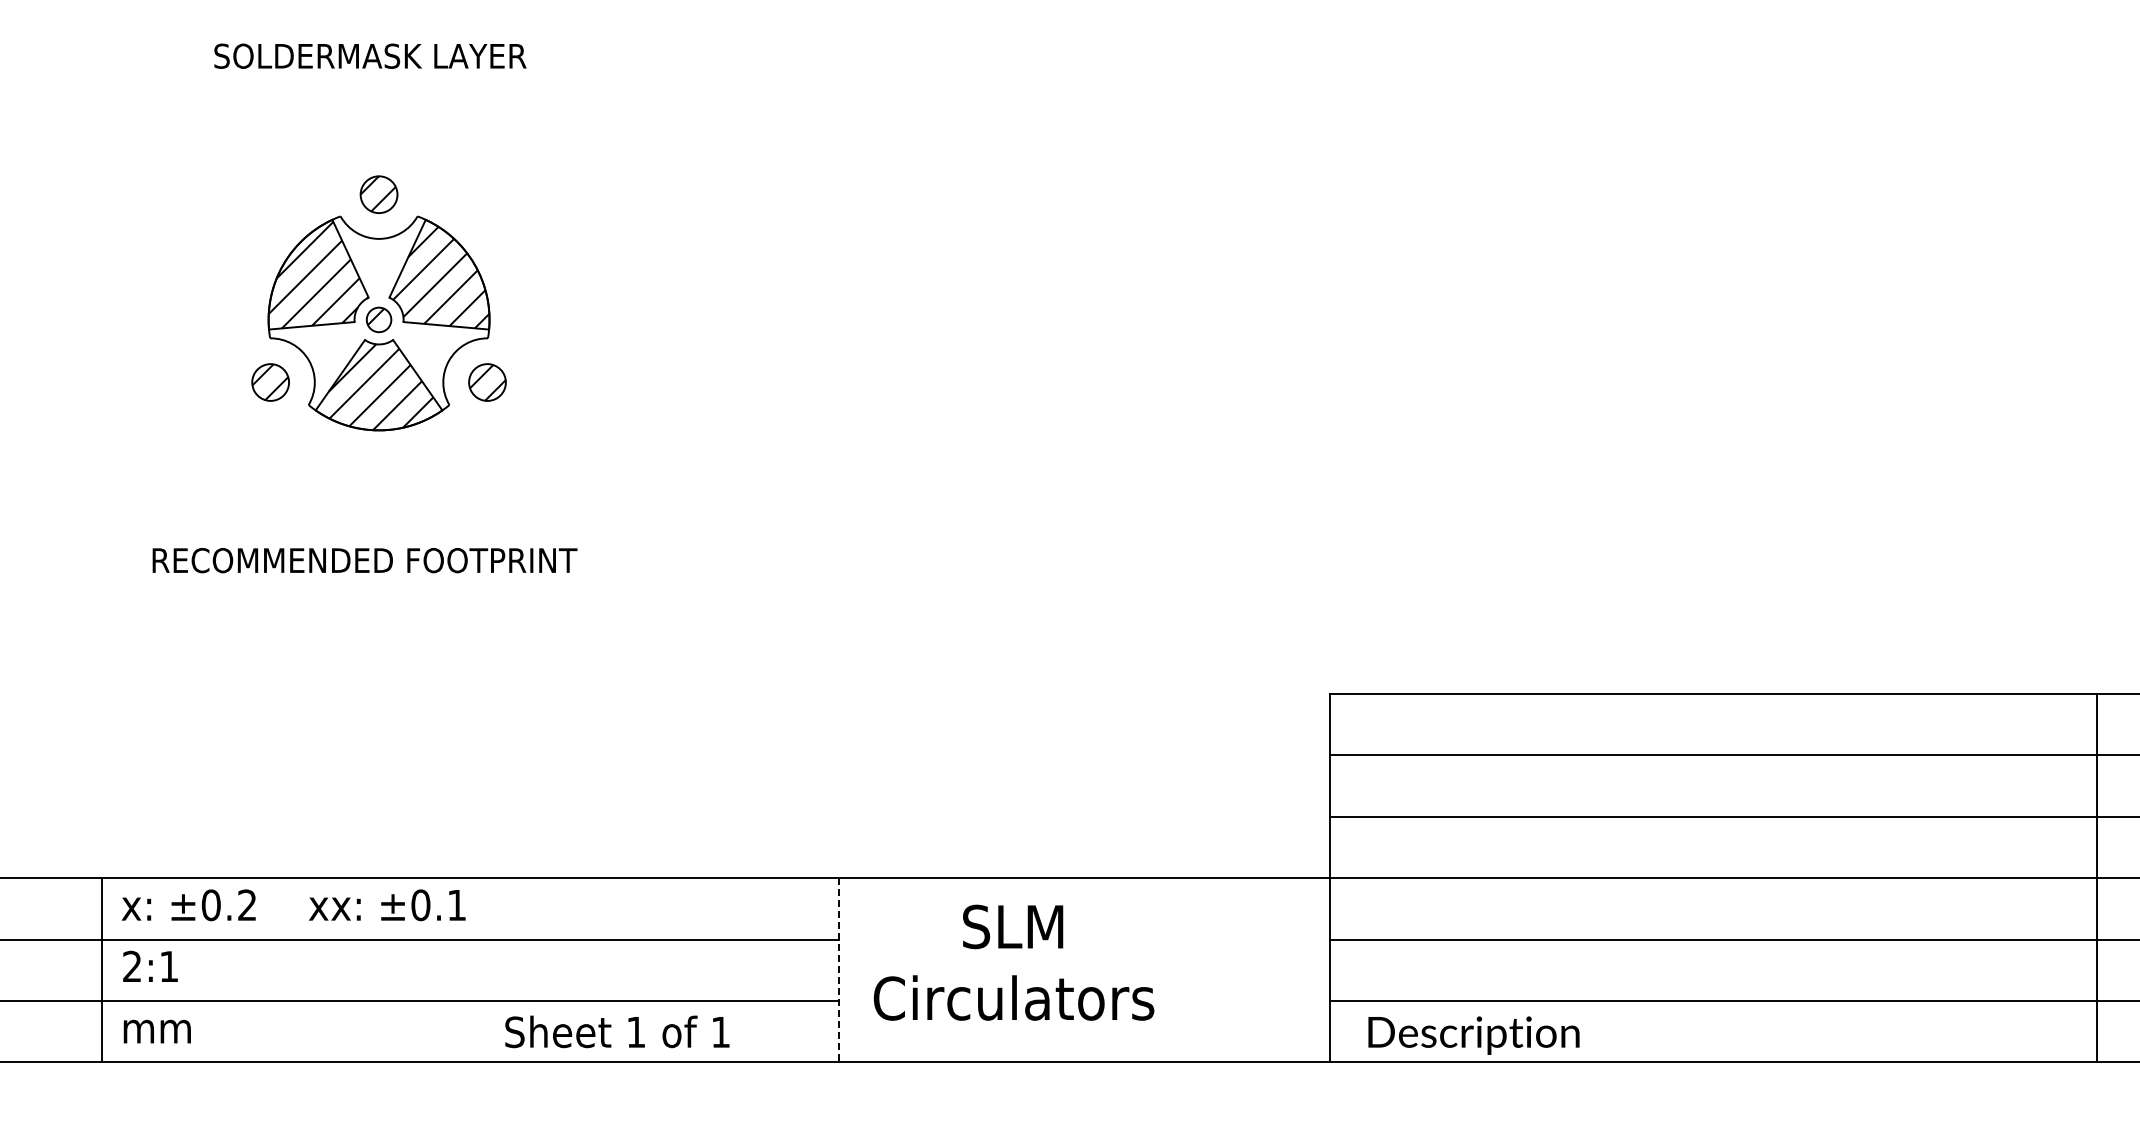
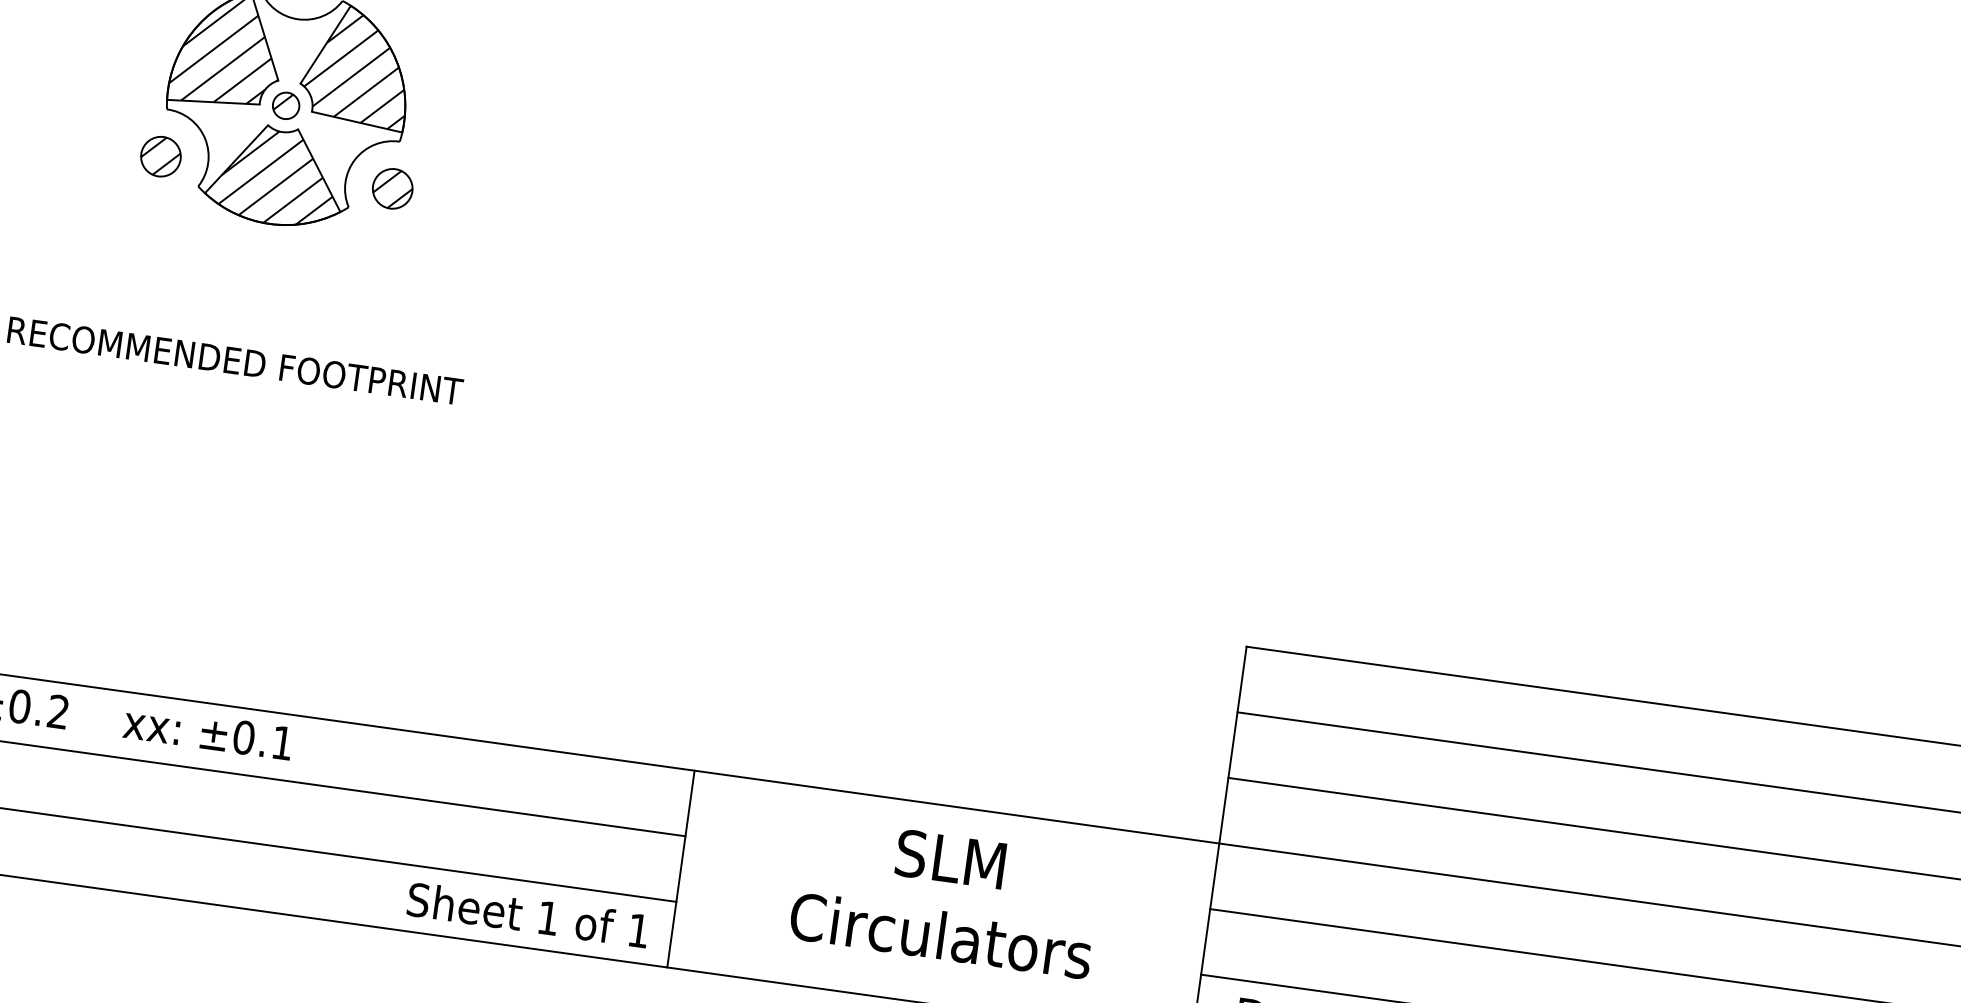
text: (1013, 962) -> (945, 897), moved
line: (838, 970) -> (680, 869), dashed -> solid
text: (617, 1031) -> (528, 914), moved

